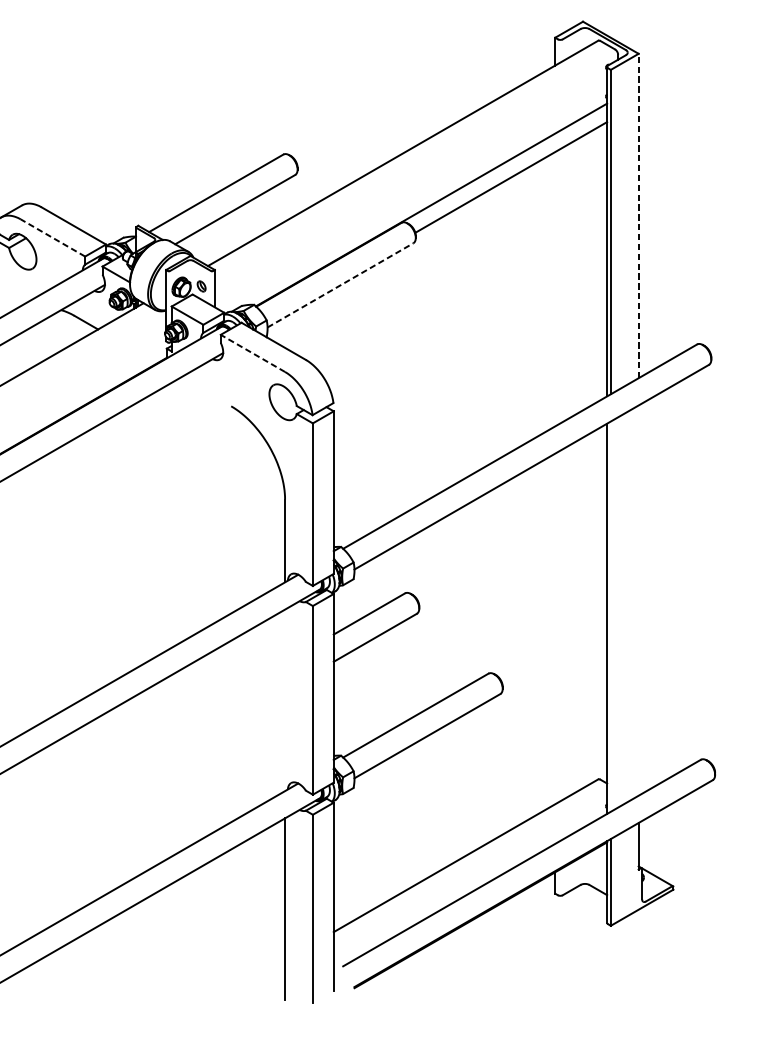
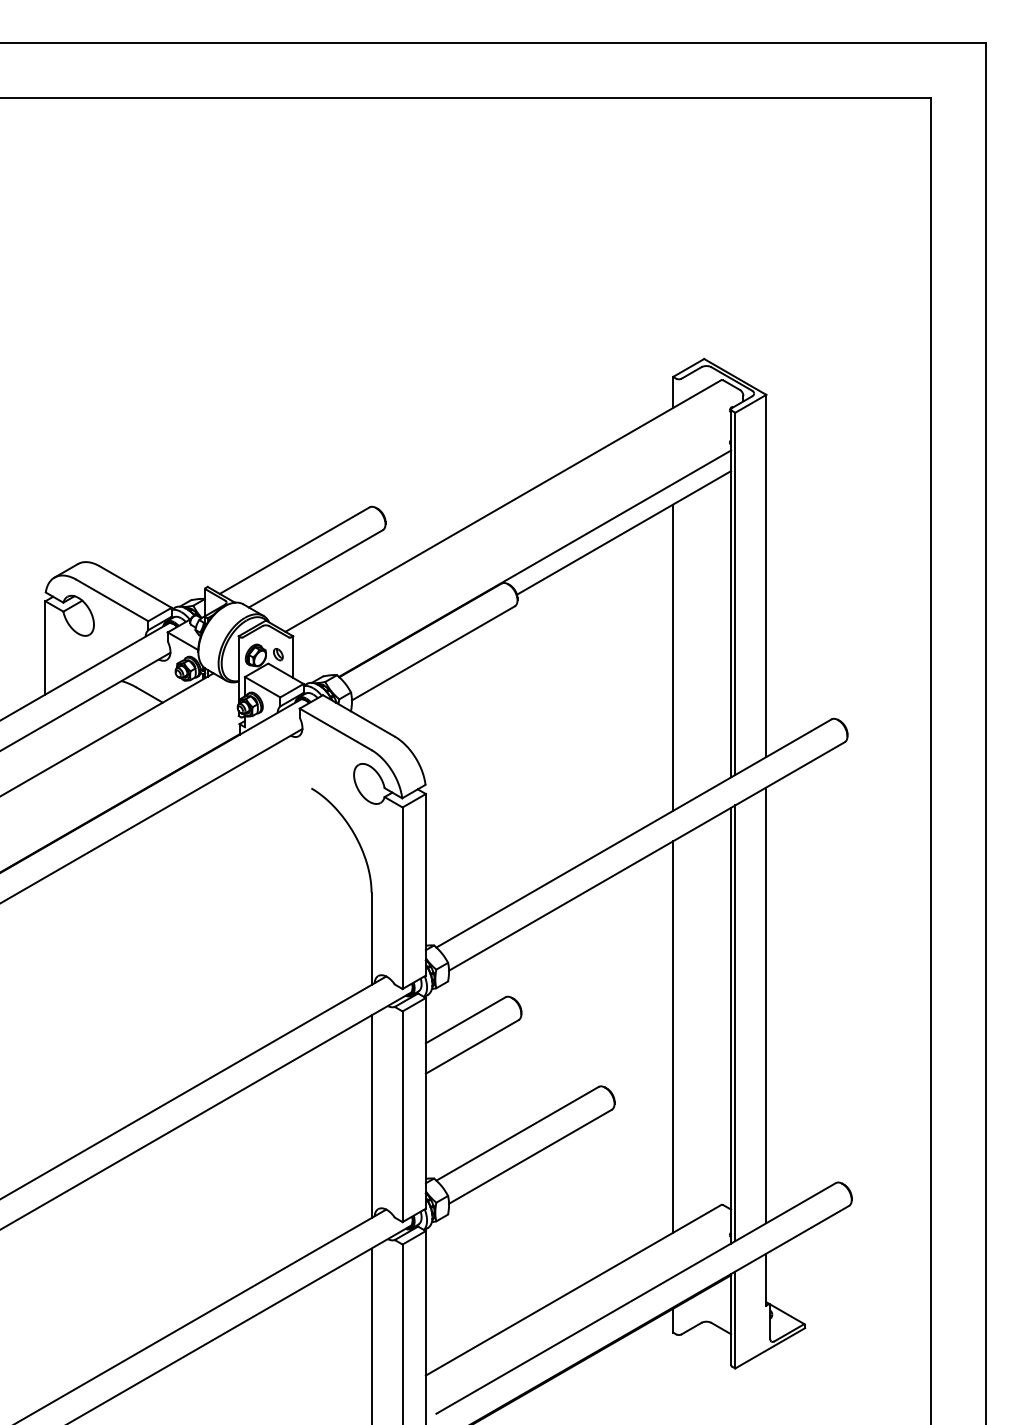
line: (638, 215) -> (766, 575), dashed -> solid
line: (52, 237) -> (111, 600), dashed -> solid
line: (340, 285) -> (433, 653), dashed -> solid
line: (555, 289) -> (673, 657), added
line: (252, 353) -> (335, 729), dashed -> solid
line: (638, 600) -> (766, 1005), added
line: (611, 616) -> (735, 1023), added
line: (555, 628) -> (673, 1036), added
line: (285, 700) -> (371, 1116), added

